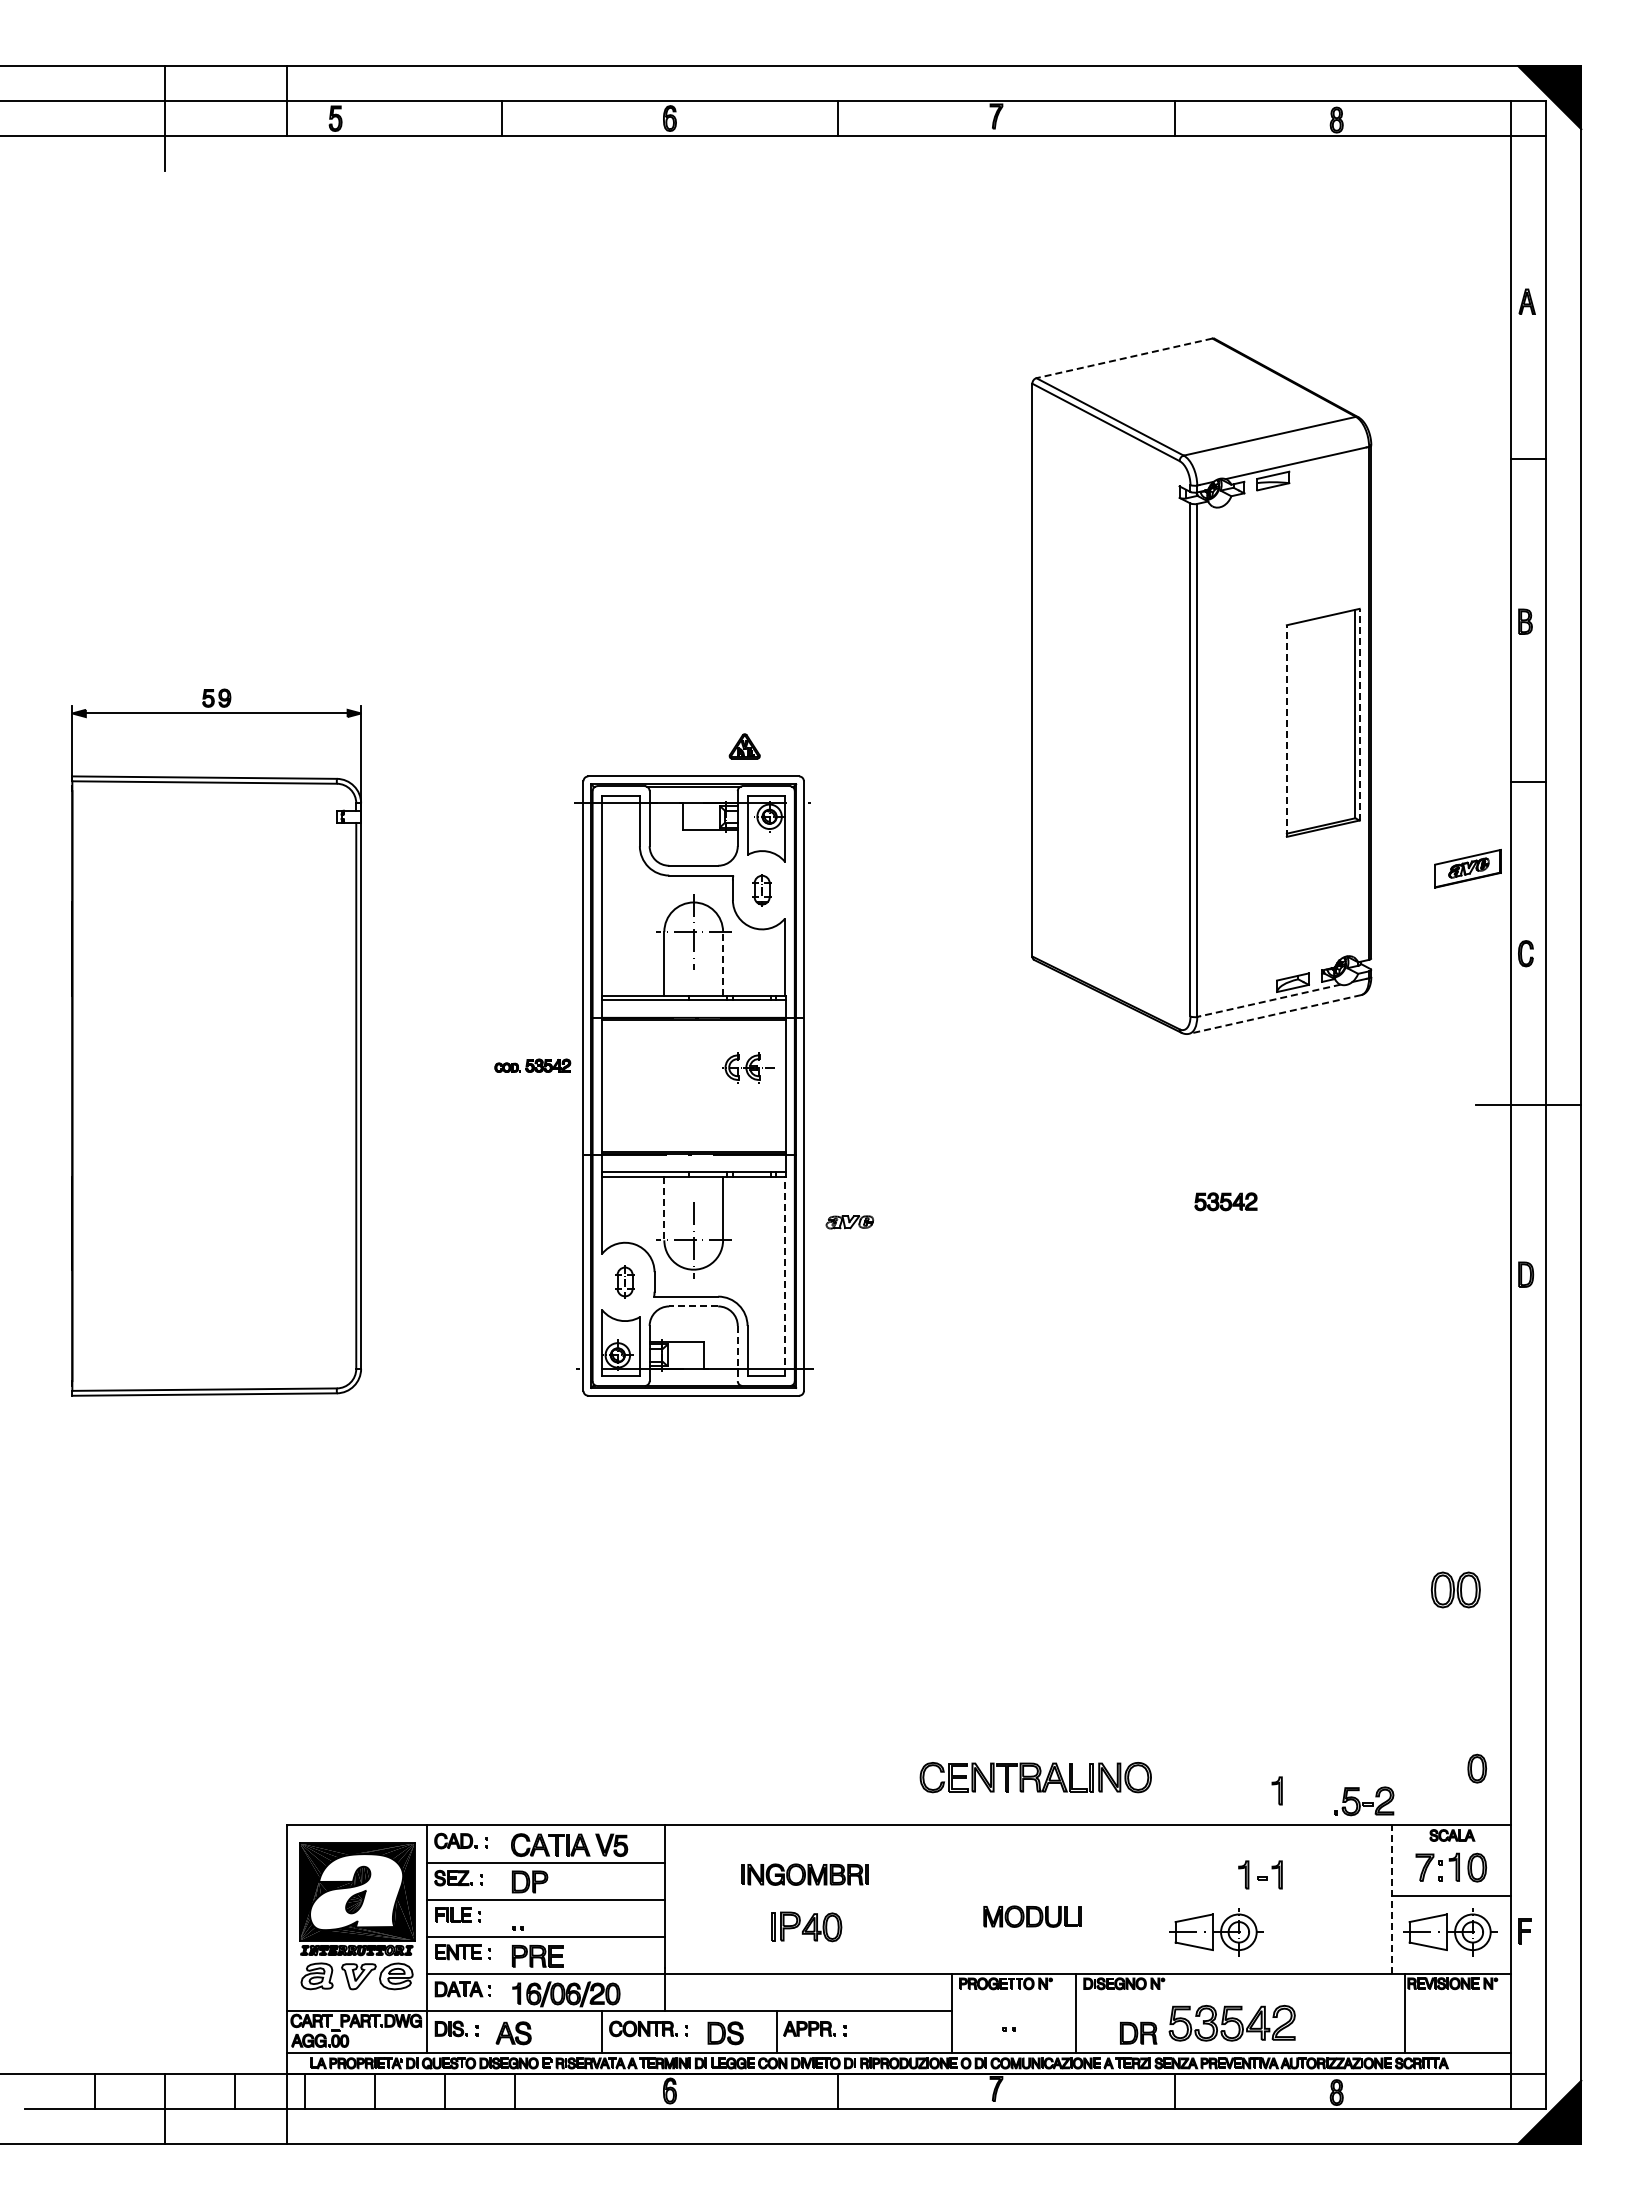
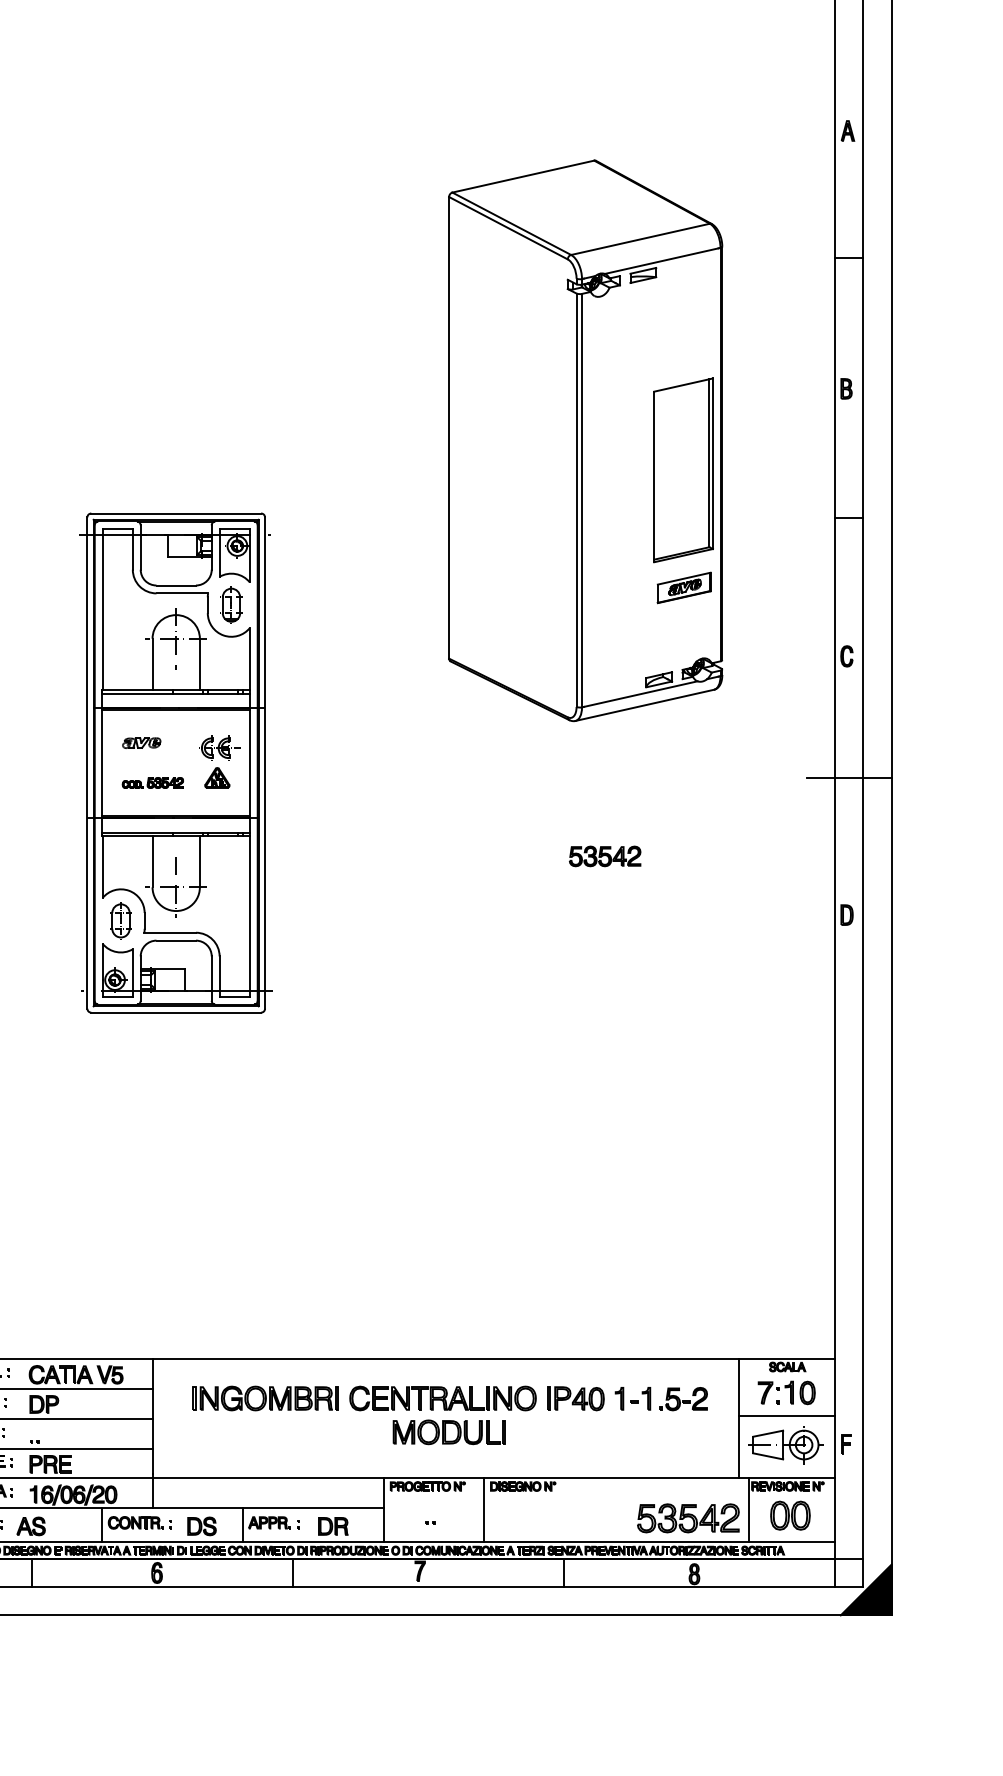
line: (1123, 358) -> (522, 176), dashed -> solid
line: (1359, 714) -> (712, 463), dashed -> solid
line: (1286, 731) -> (653, 477), dashed -> solid
part: (744, 746) -> (217, 777), moved
part: (1467, 868) -> (683, 587), moved
part: (761, 889) -> (230, 604), size x1.43
line: (723, 963) -> (200, 664), dashed -> solid
line: (1269, 1000) -> (640, 694), dashed -> solid
line: (1274, 1014) -> (644, 705), dashed -> solid
part: (532, 1065) -> (152, 782), moved
part: (1225, 1201) -> (604, 856), size x1.43
line: (664, 1208) -> (152, 861), dashed -> solid
part: (849, 1222) -> (141, 743), moved
line: (785, 1276) -> (250, 916), dashed -> solid
part: (624, 1281) -> (120, 920), size x1.43
line: (693, 1306) -> (176, 940), dashed -> solid
line: (737, 1353) -> (211, 978), dashed -> solid
part: (1455, 1589) -> (790, 1515), moved
part: (1477, 1768) -> (807, 1313), removed
part: (1035, 1777) -> (442, 1398), moved
part: (1276, 1790) -> (645, 1330), removed
part: (1364, 1801) -> (683, 1399), moved
part: (804, 1874) -> (265, 1398), size x1.43
line: (1392, 1899) -> (739, 1418), dashed -> solid
part: (1032, 1916) -> (449, 1432), size x1.43
part: (806, 1926) -> (575, 1398), moved
part: (1216, 1932) -> (597, 1445), removed
part: (1231, 2022) -> (687, 1517), moved
part: (1138, 2032) -> (333, 1525), moved

